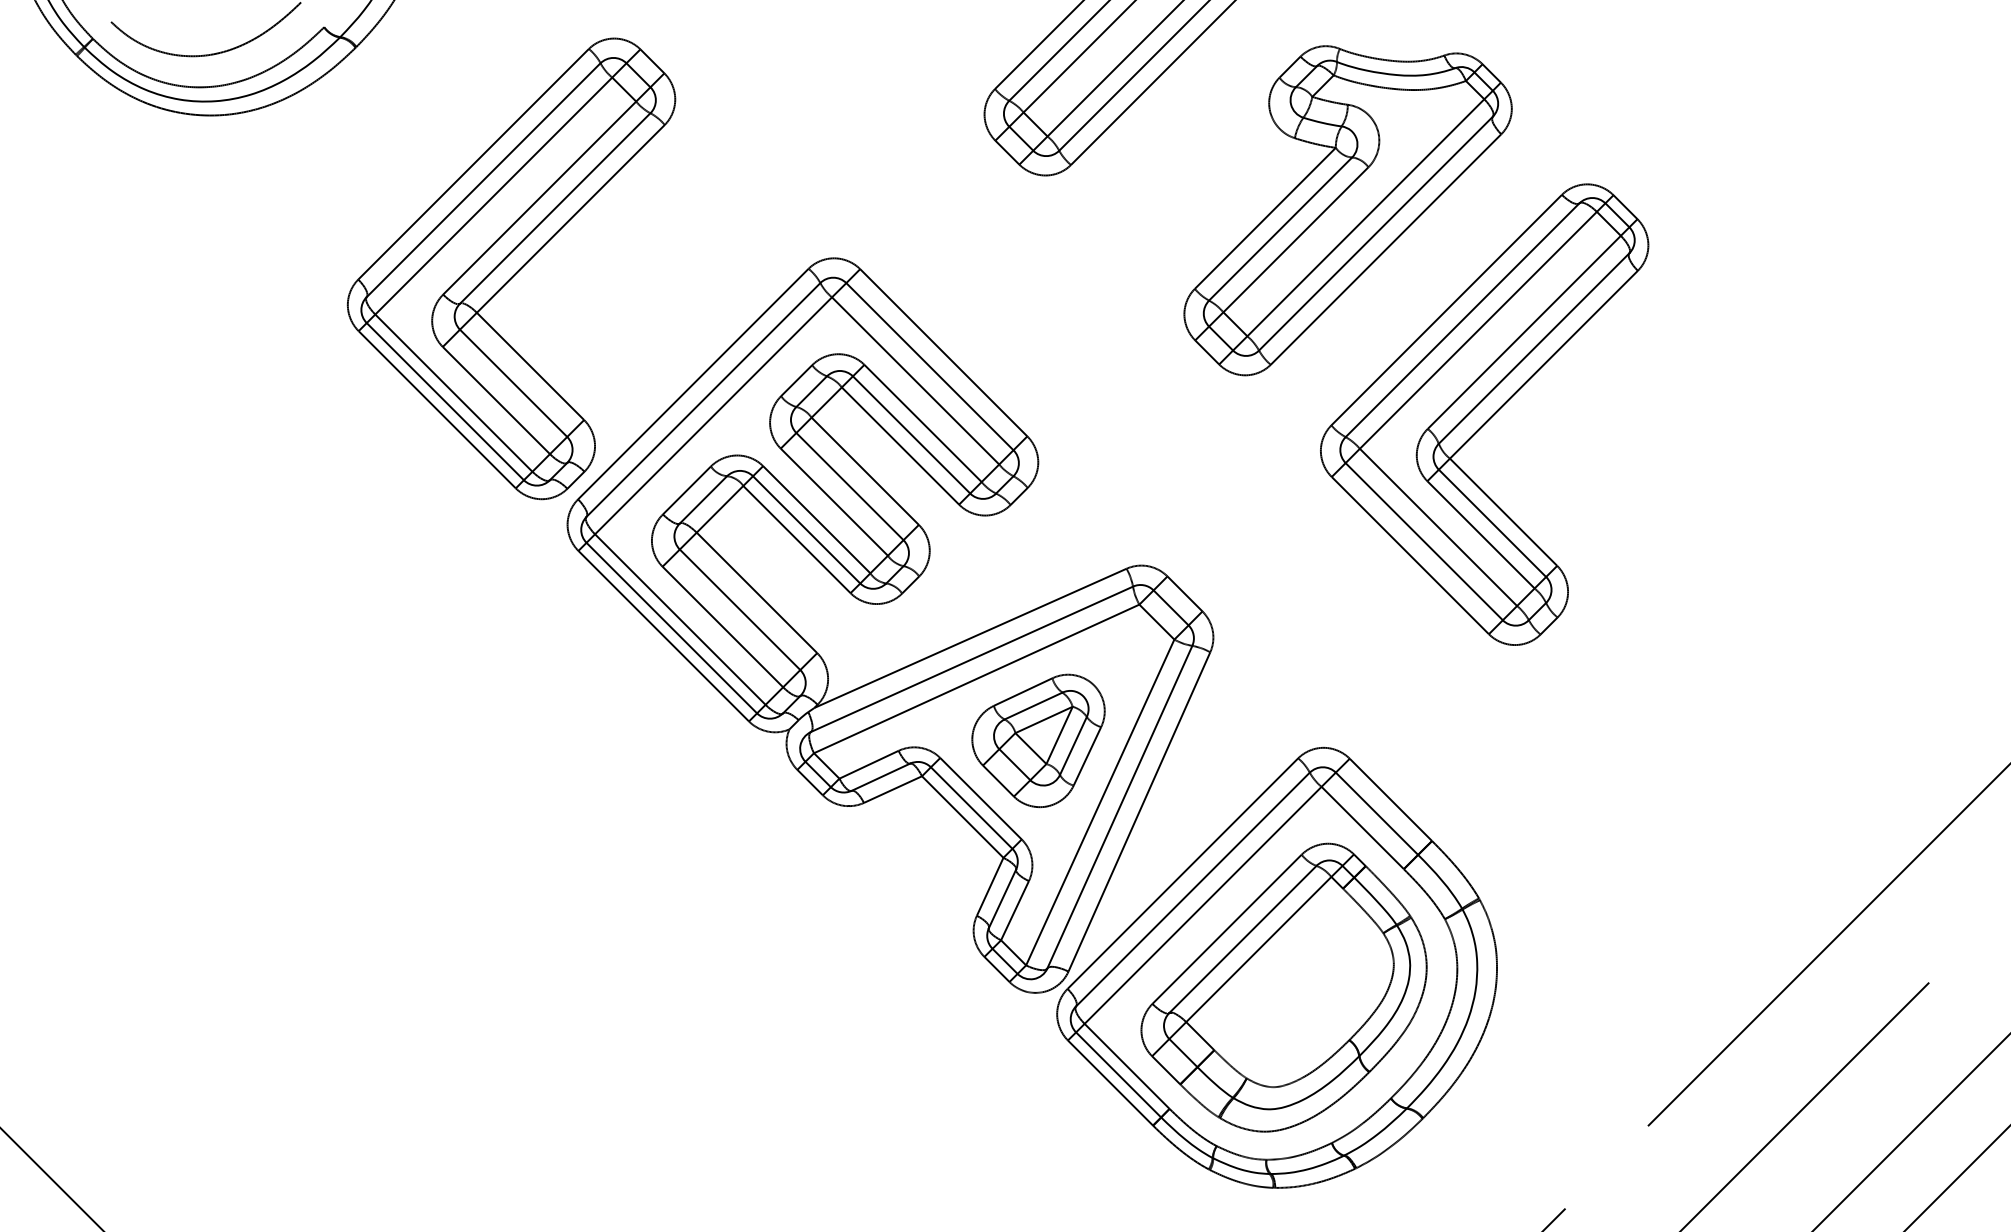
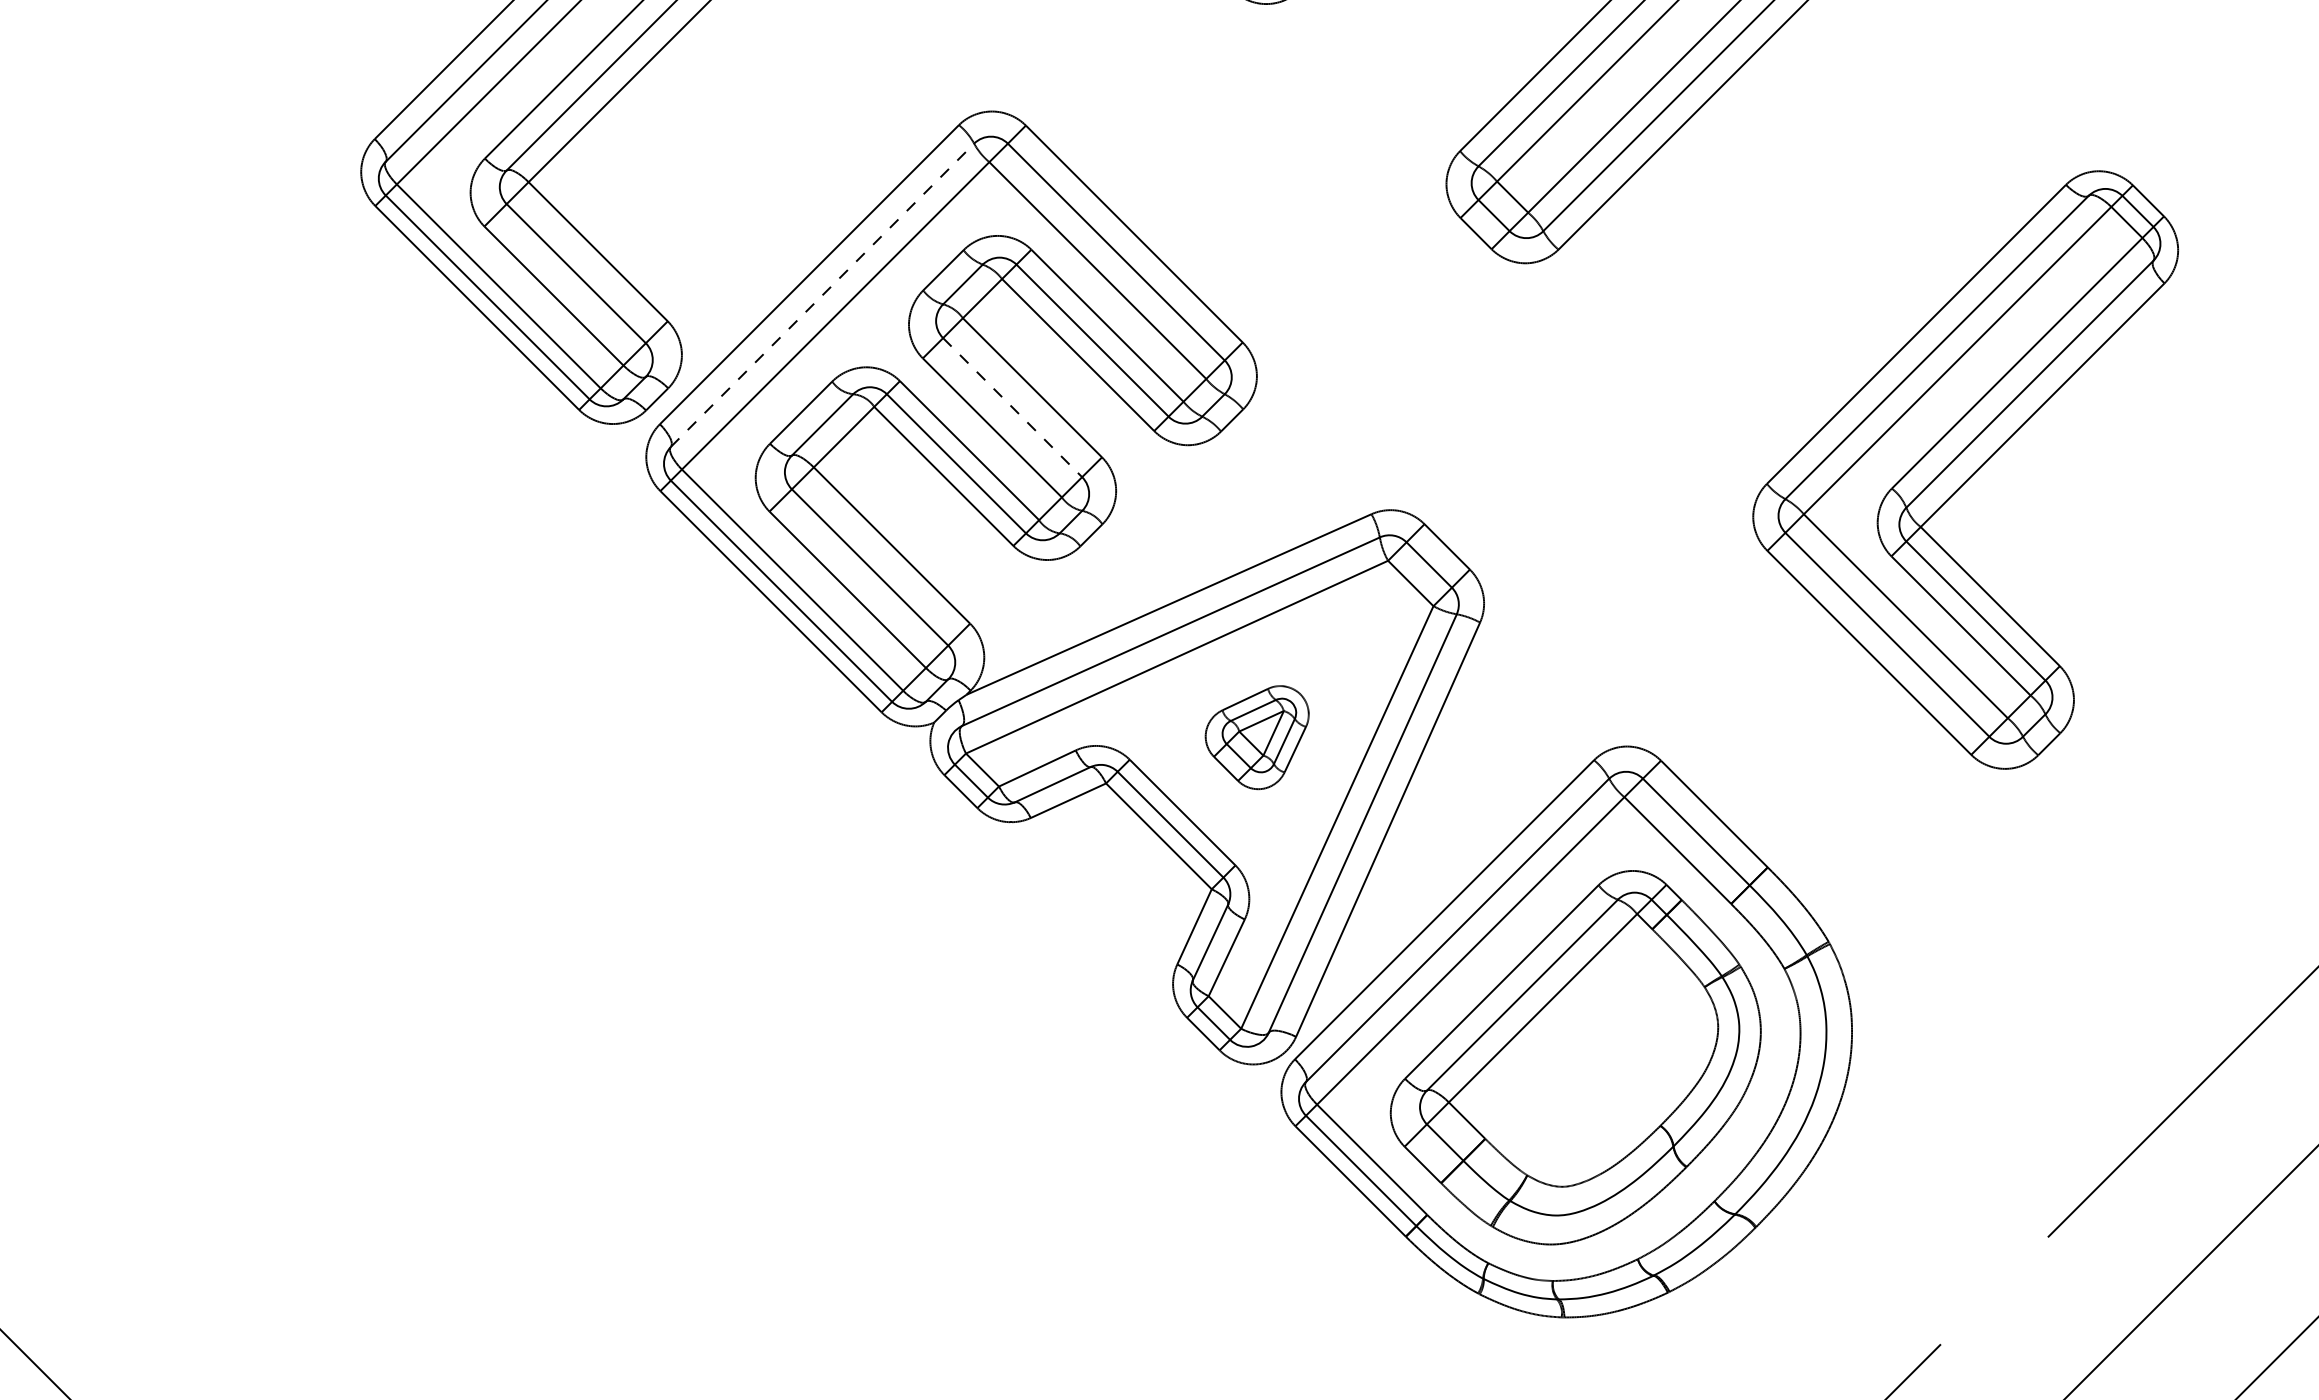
line: (703, 399) -> (822, 294), solid -> dashed
part: (1484, 414) -> (1965, 469), moved
line: (849, 486) -> (1012, 407), solid -> dashed
part: (1038, 740) -> (1257, 737), size x0.6

